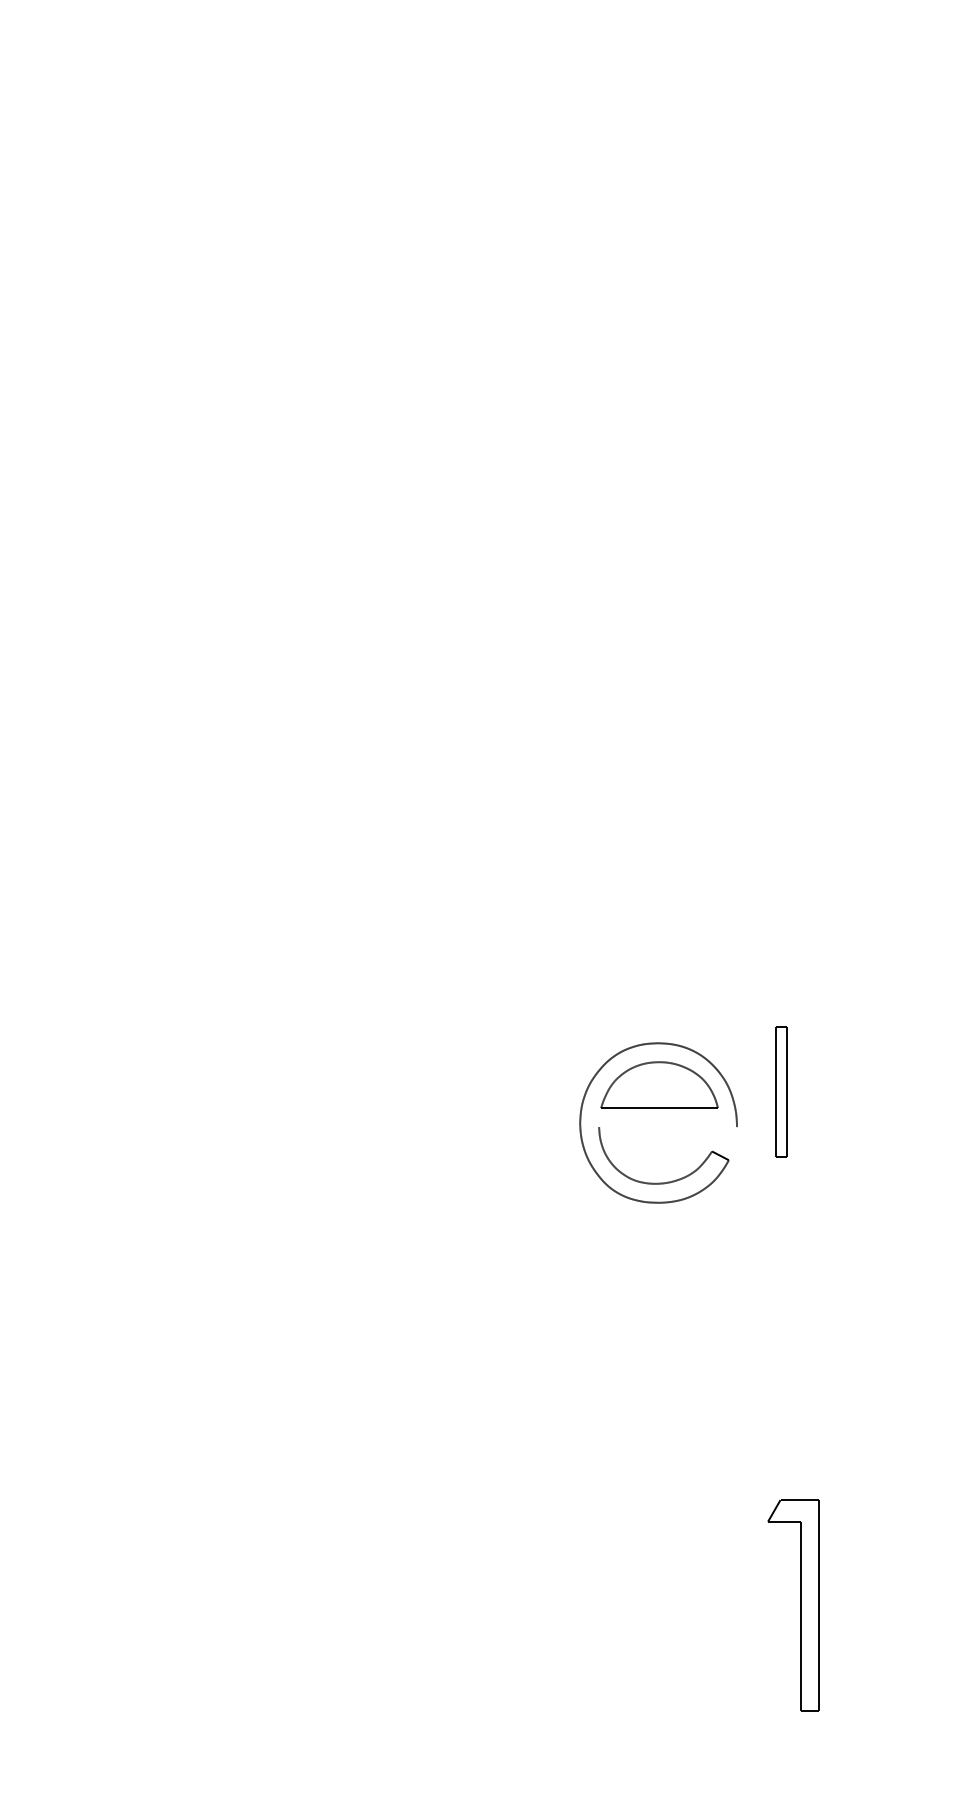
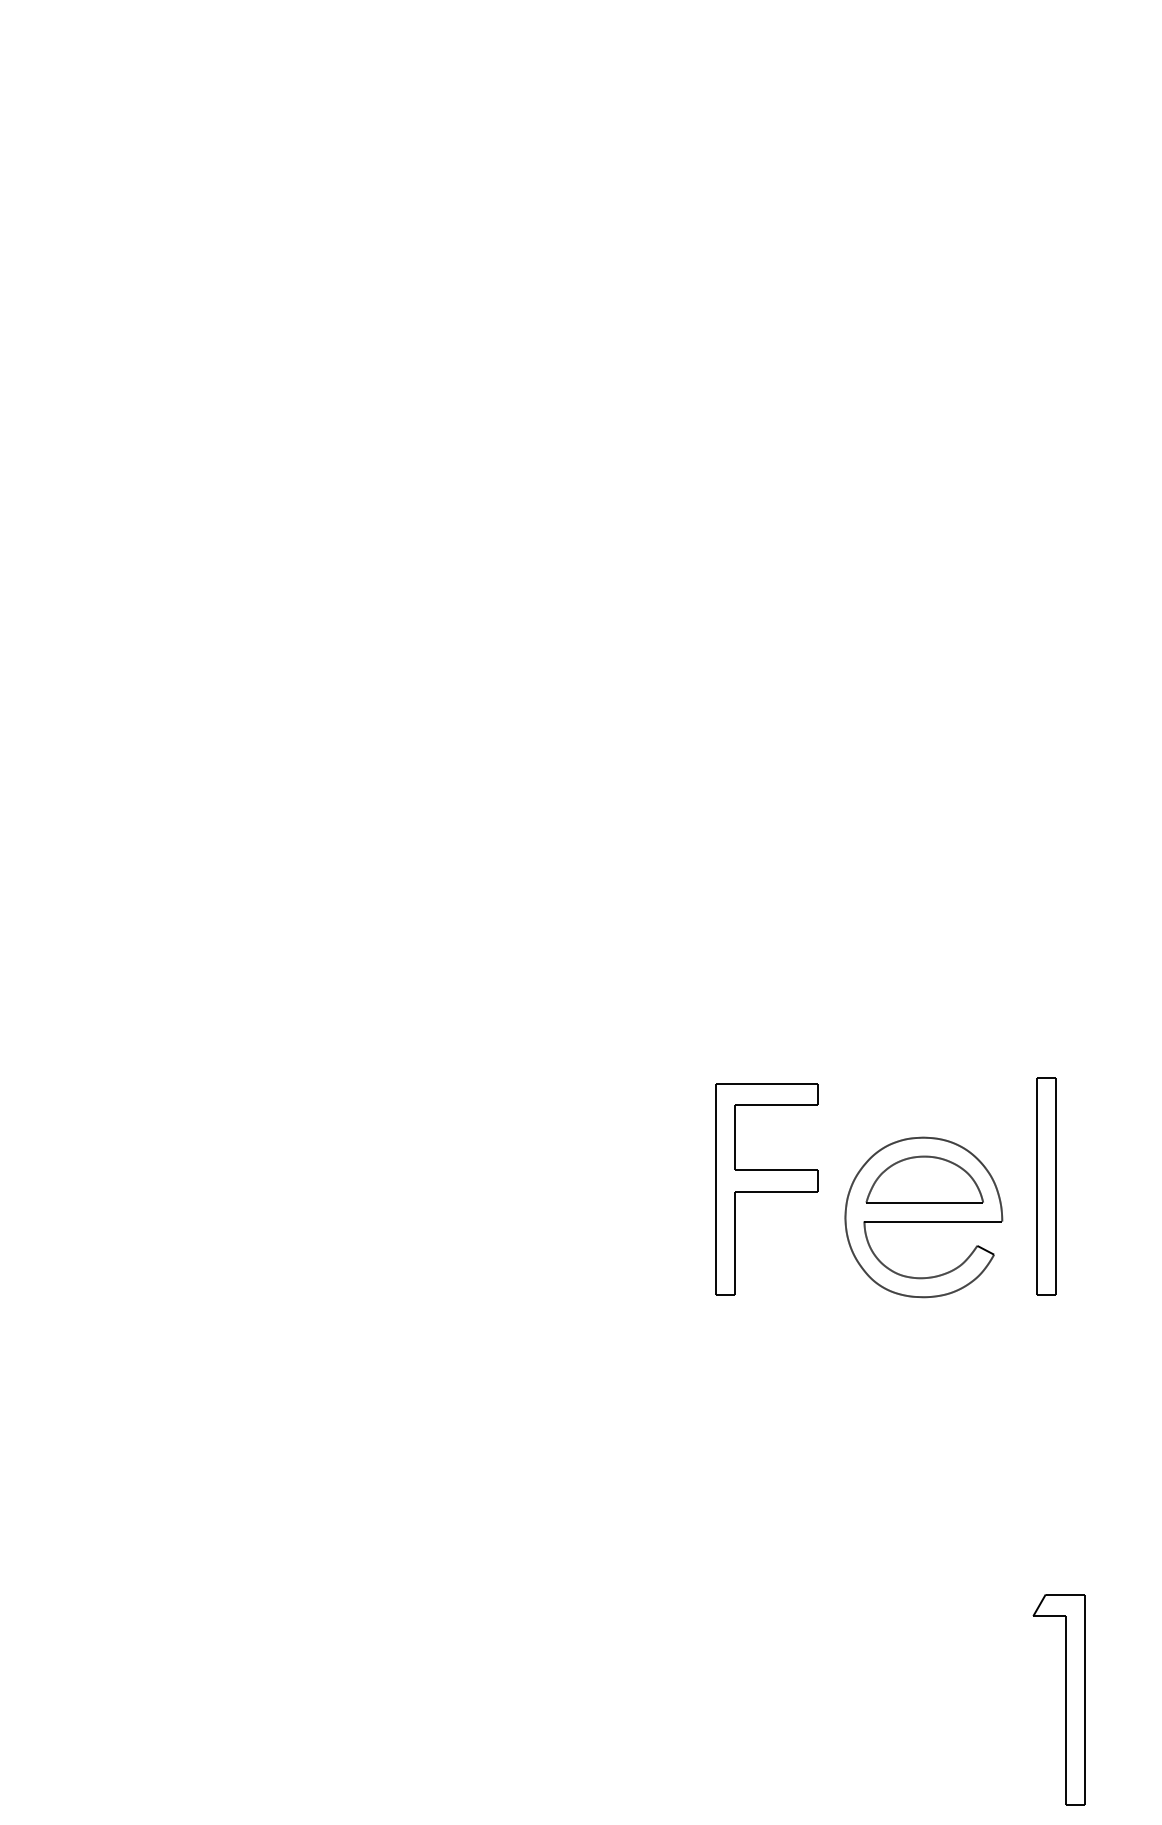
part: (781, 1092) -> (1046, 1186), size x1.67
part: (501, 1095) -> (766, 1189), added
line: (668, 1127) -> (933, 1221), added

